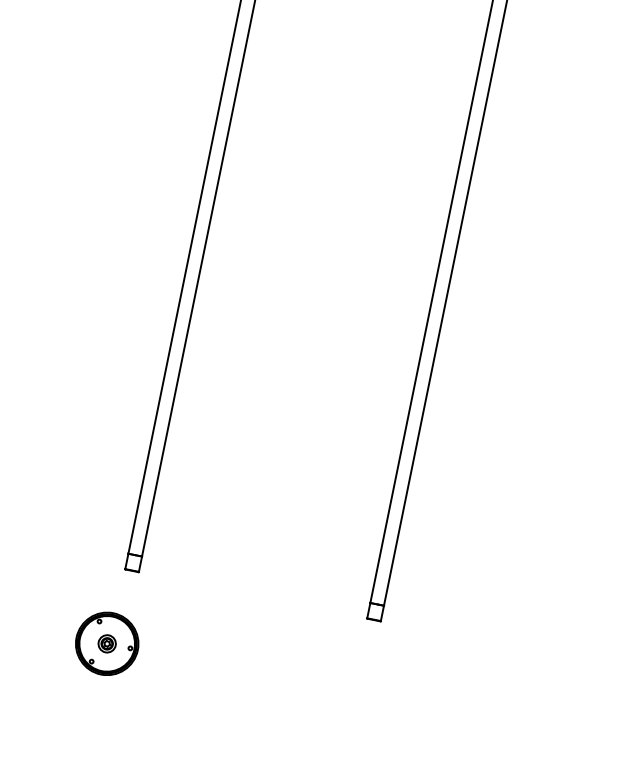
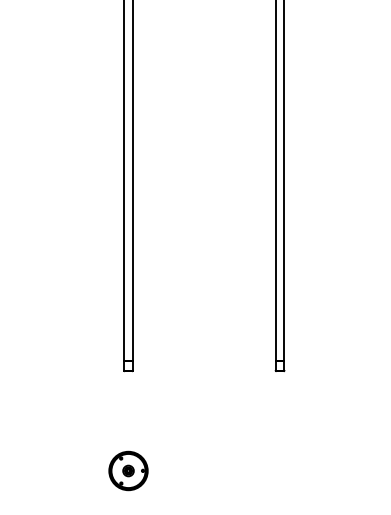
part: (107, 643) -> (128, 470), moved

